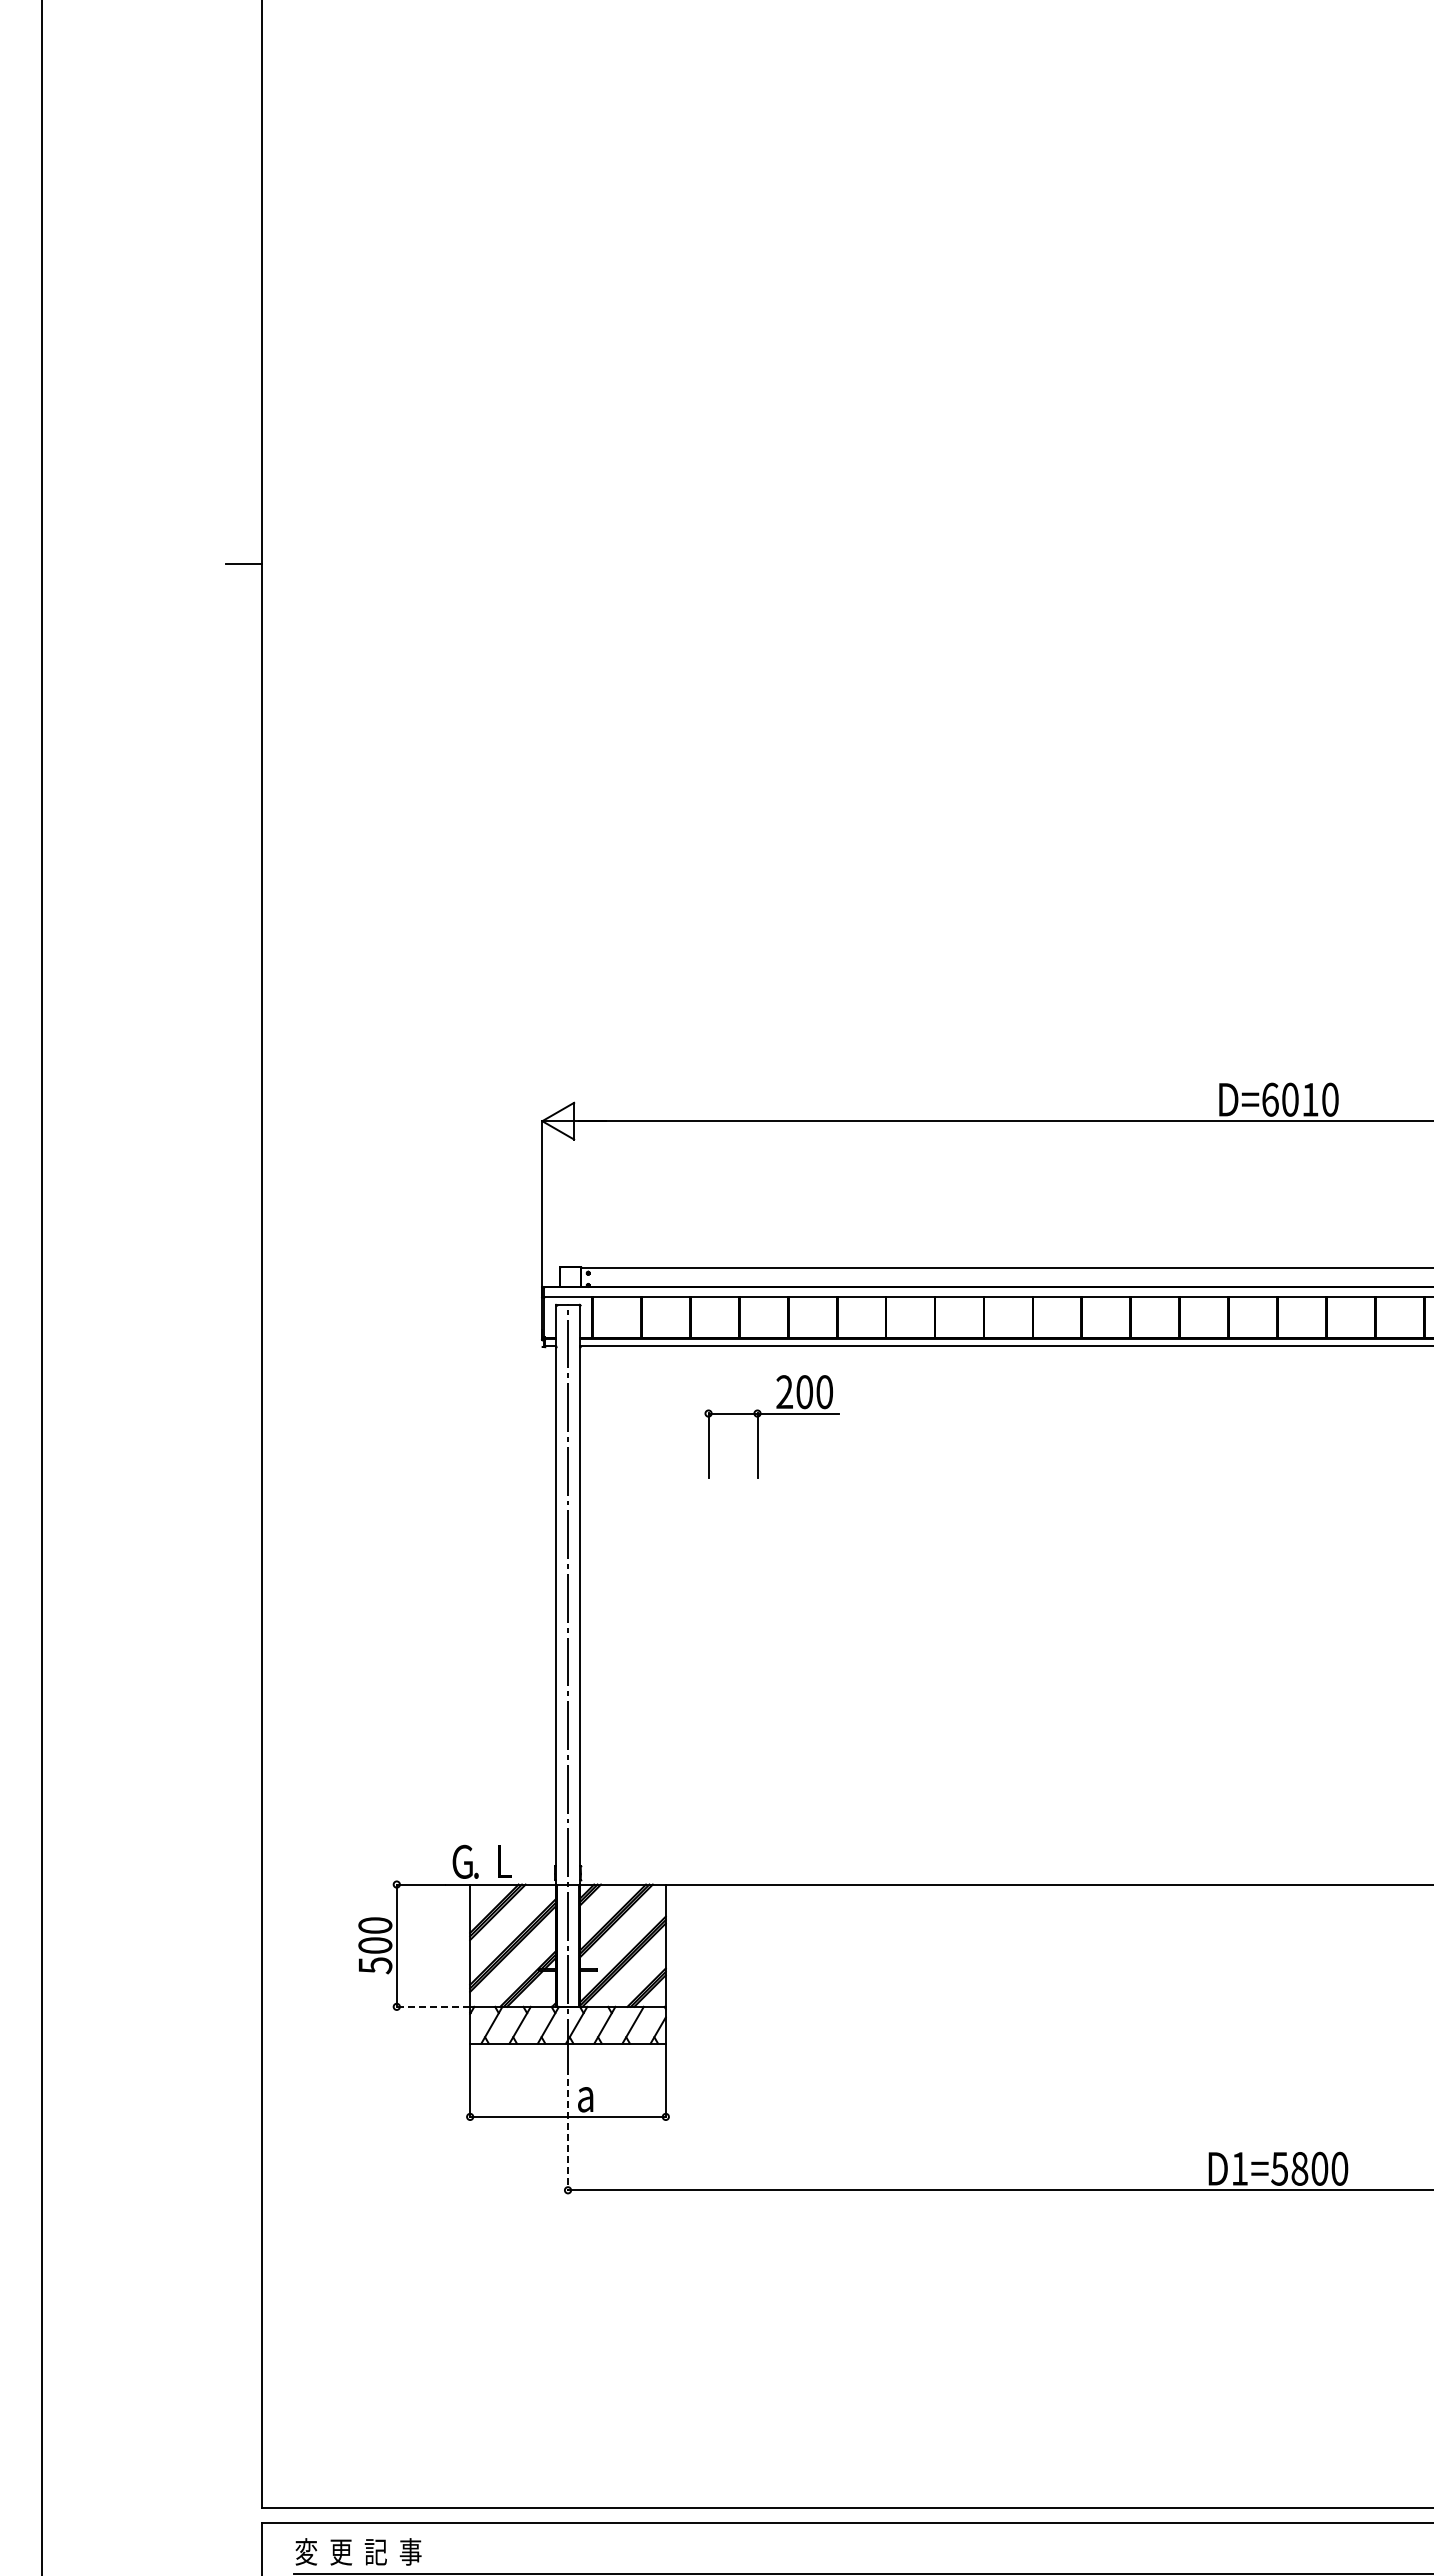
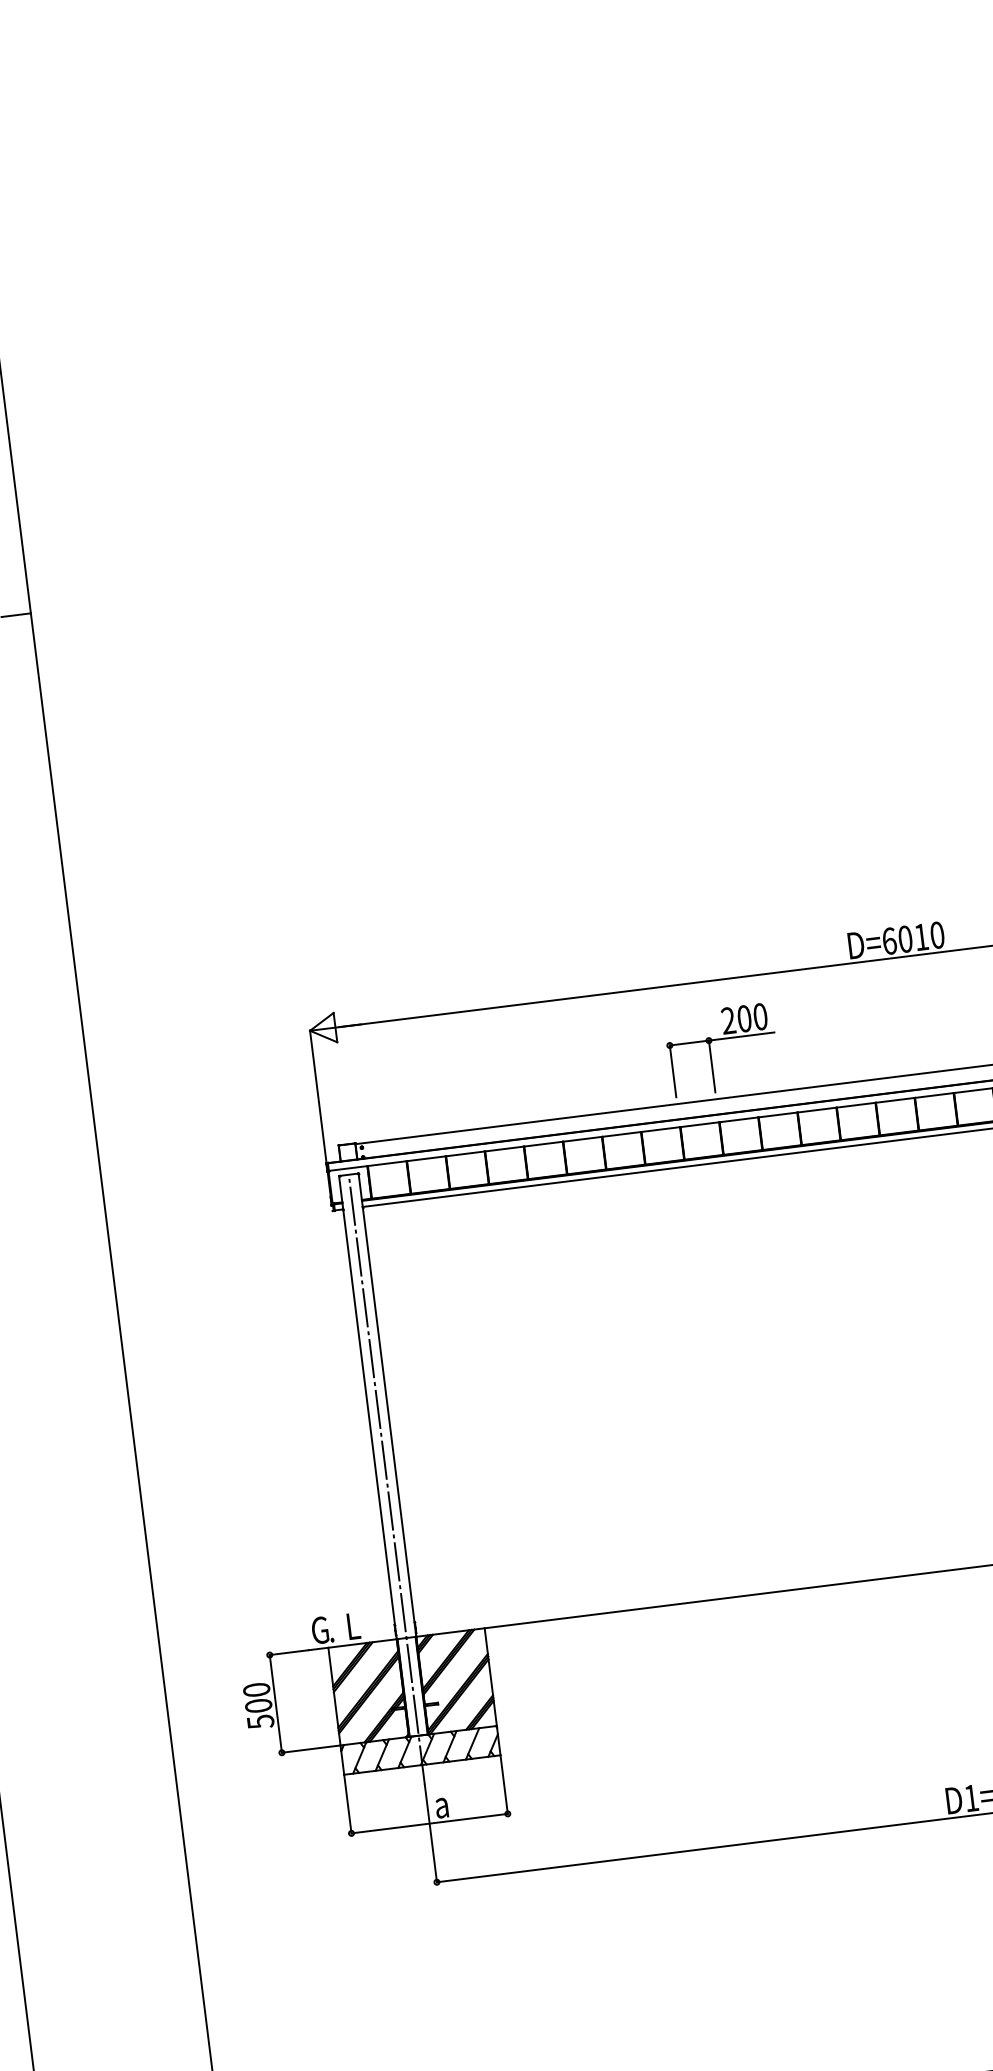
part: (771, 1414) -> (720, 1039), moved
line: (433, 2006) -> (311, 1748), dashed -> solid
line: (568, 2129) -> (431, 1833), dashed -> solid

